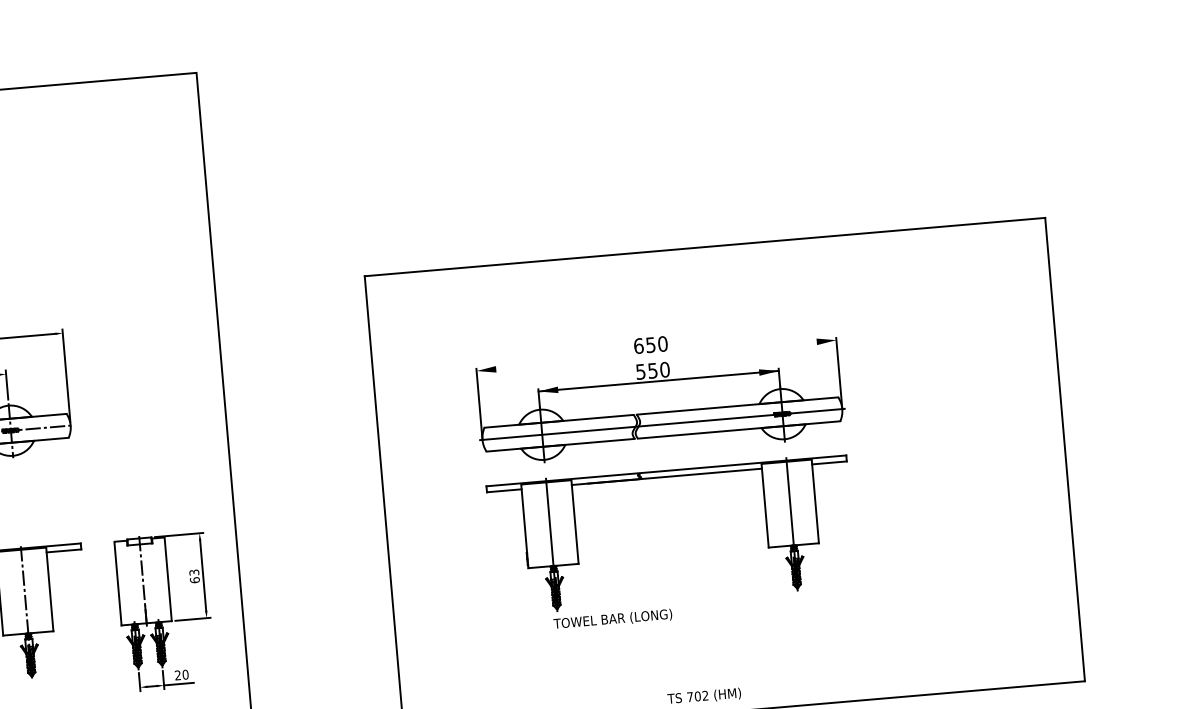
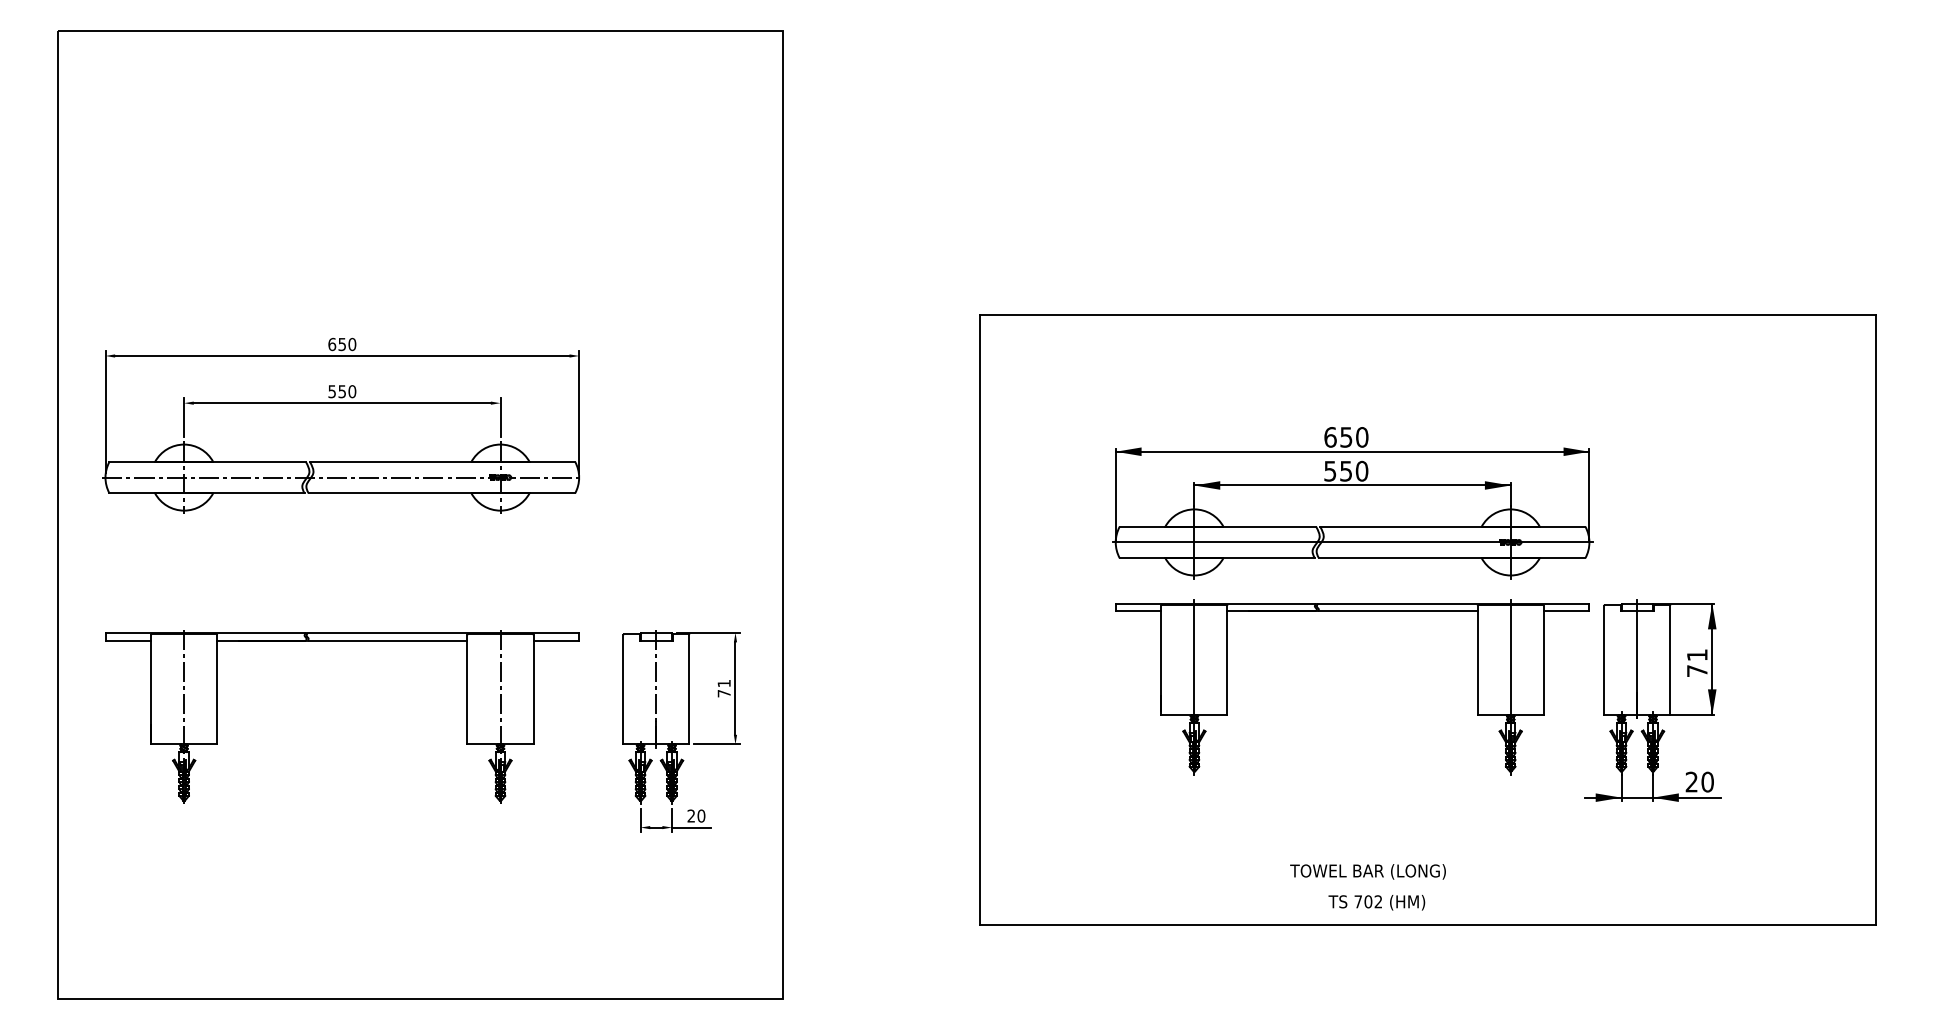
line: (656, 355) -> (1352, 451), added
part: (900, 525) -> (1652, 700), added
text: (194, 576) -> (723, 688), 63 -> 71
text: (612, 619) -> (1367, 871), moved

